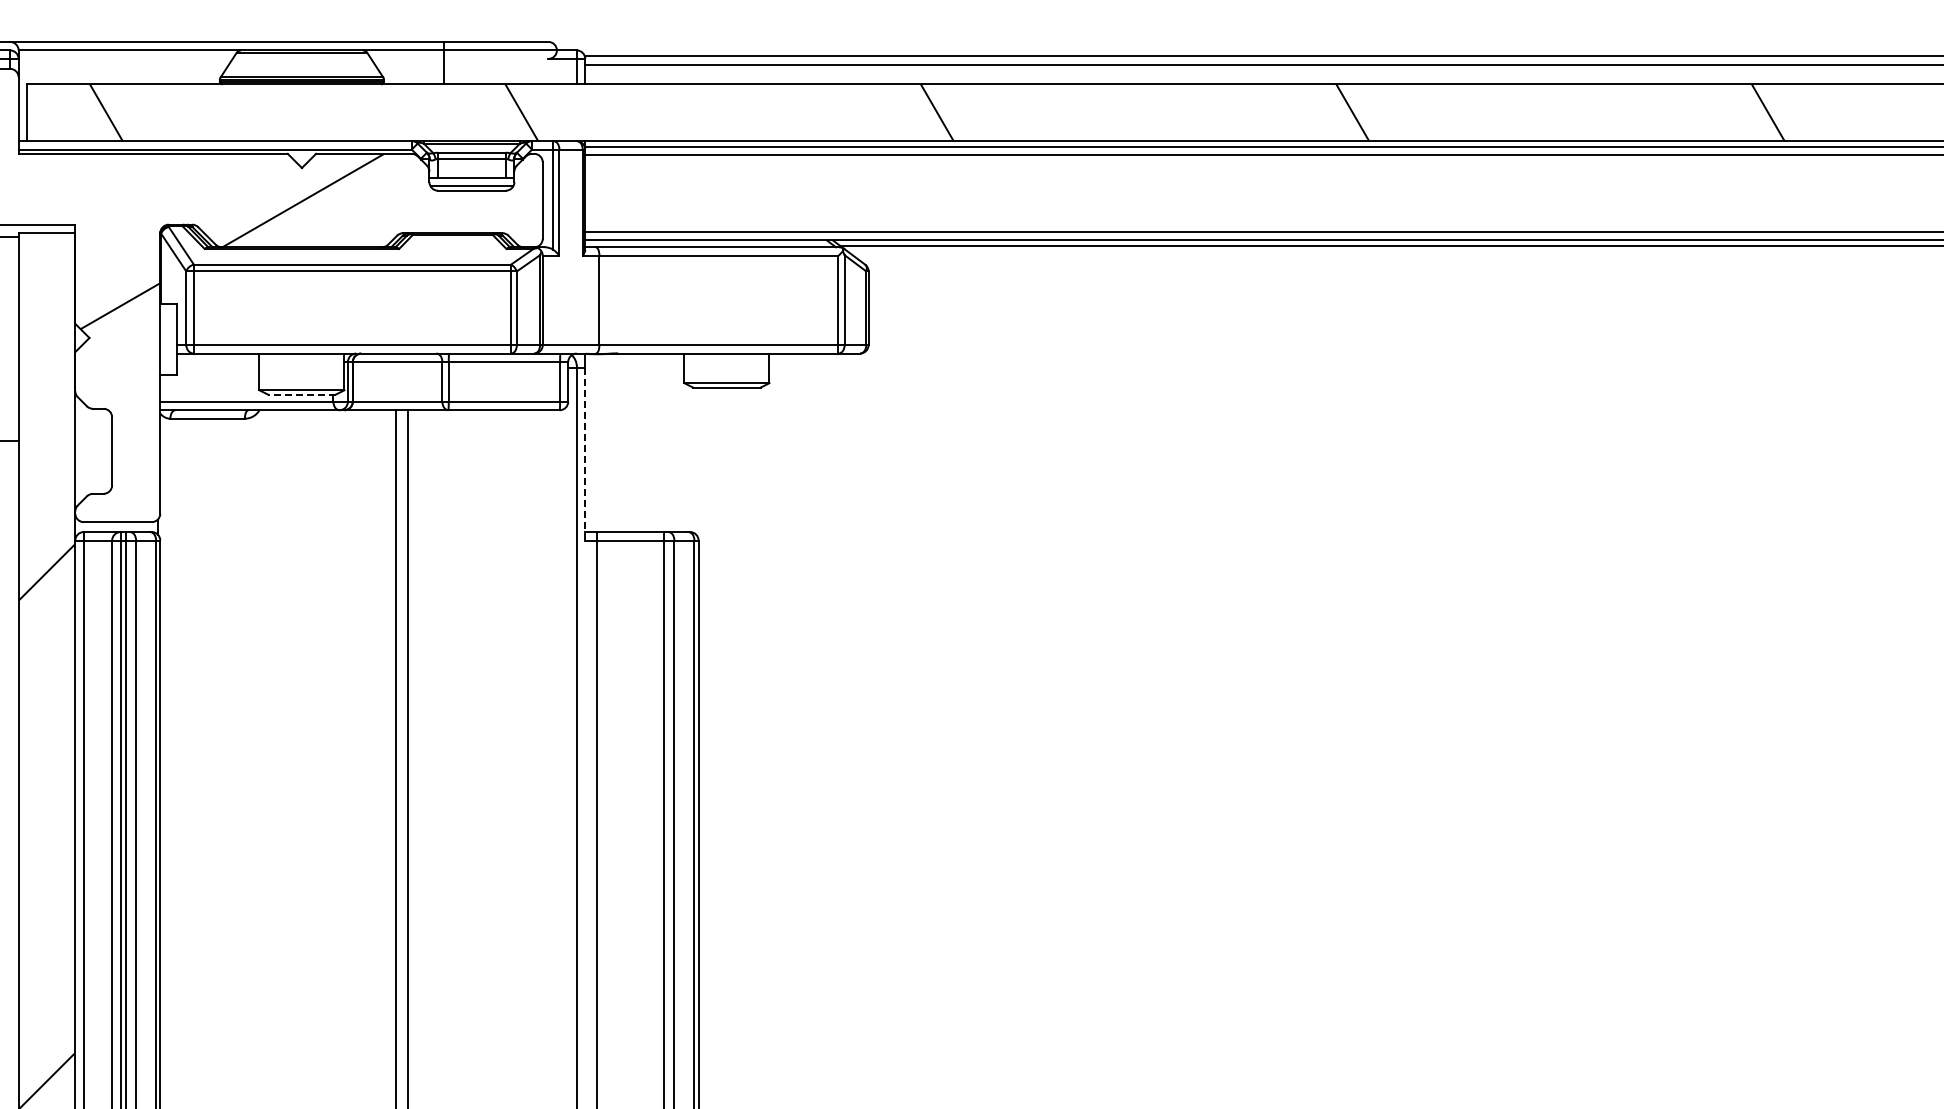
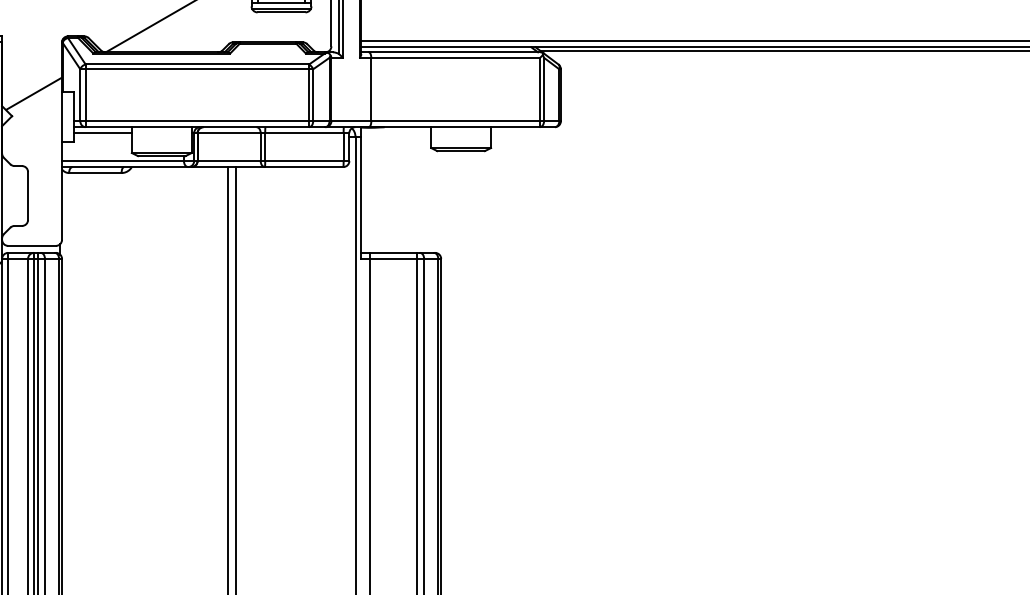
line: (218, 362) -> (103, 133), added
line: (301, 394) -> (161, 155), dashed -> solid
line: (585, 454) -> (361, 198), dashed -> solid

